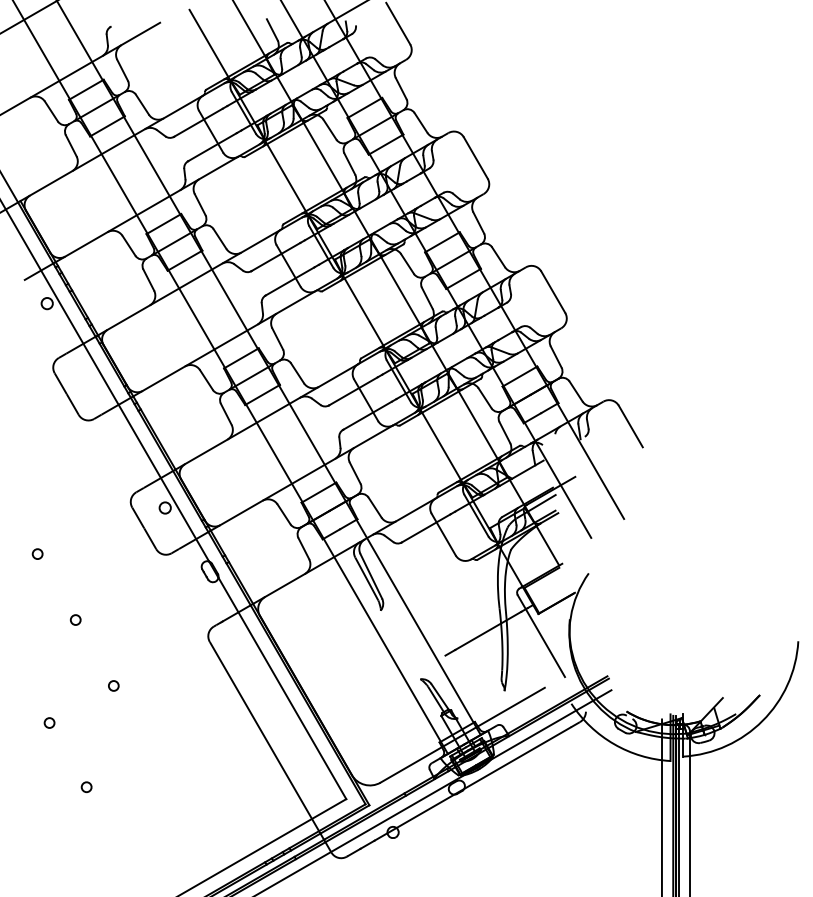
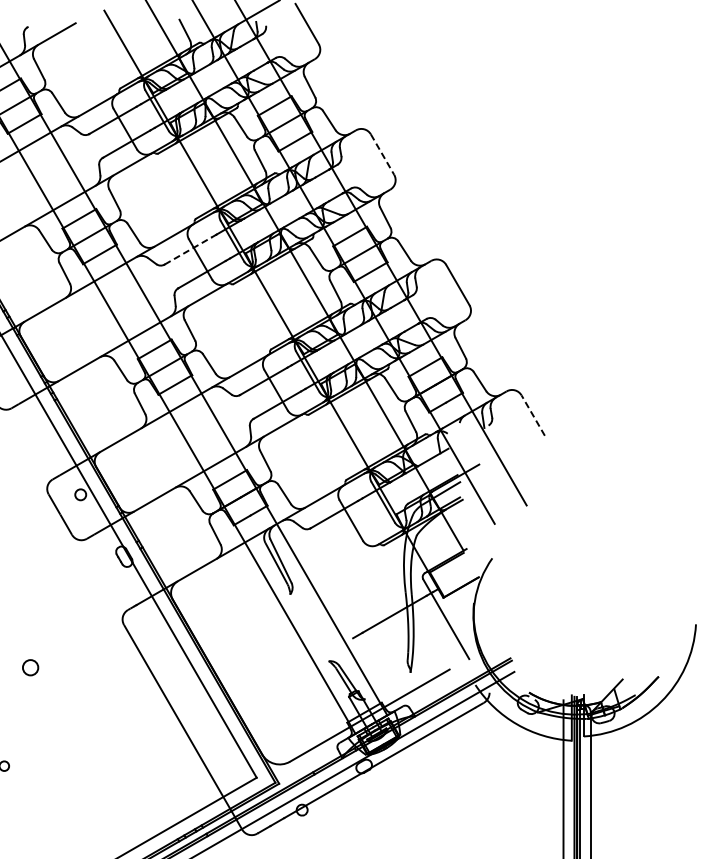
line: (475, 157) -> (382, 154), solid -> dashed
line: (276, 256) -> (188, 250), solid -> dashed
line: (630, 426) -> (532, 415), solid -> dashed
circle: (113, 685) -> (30, 667), size x1.6

